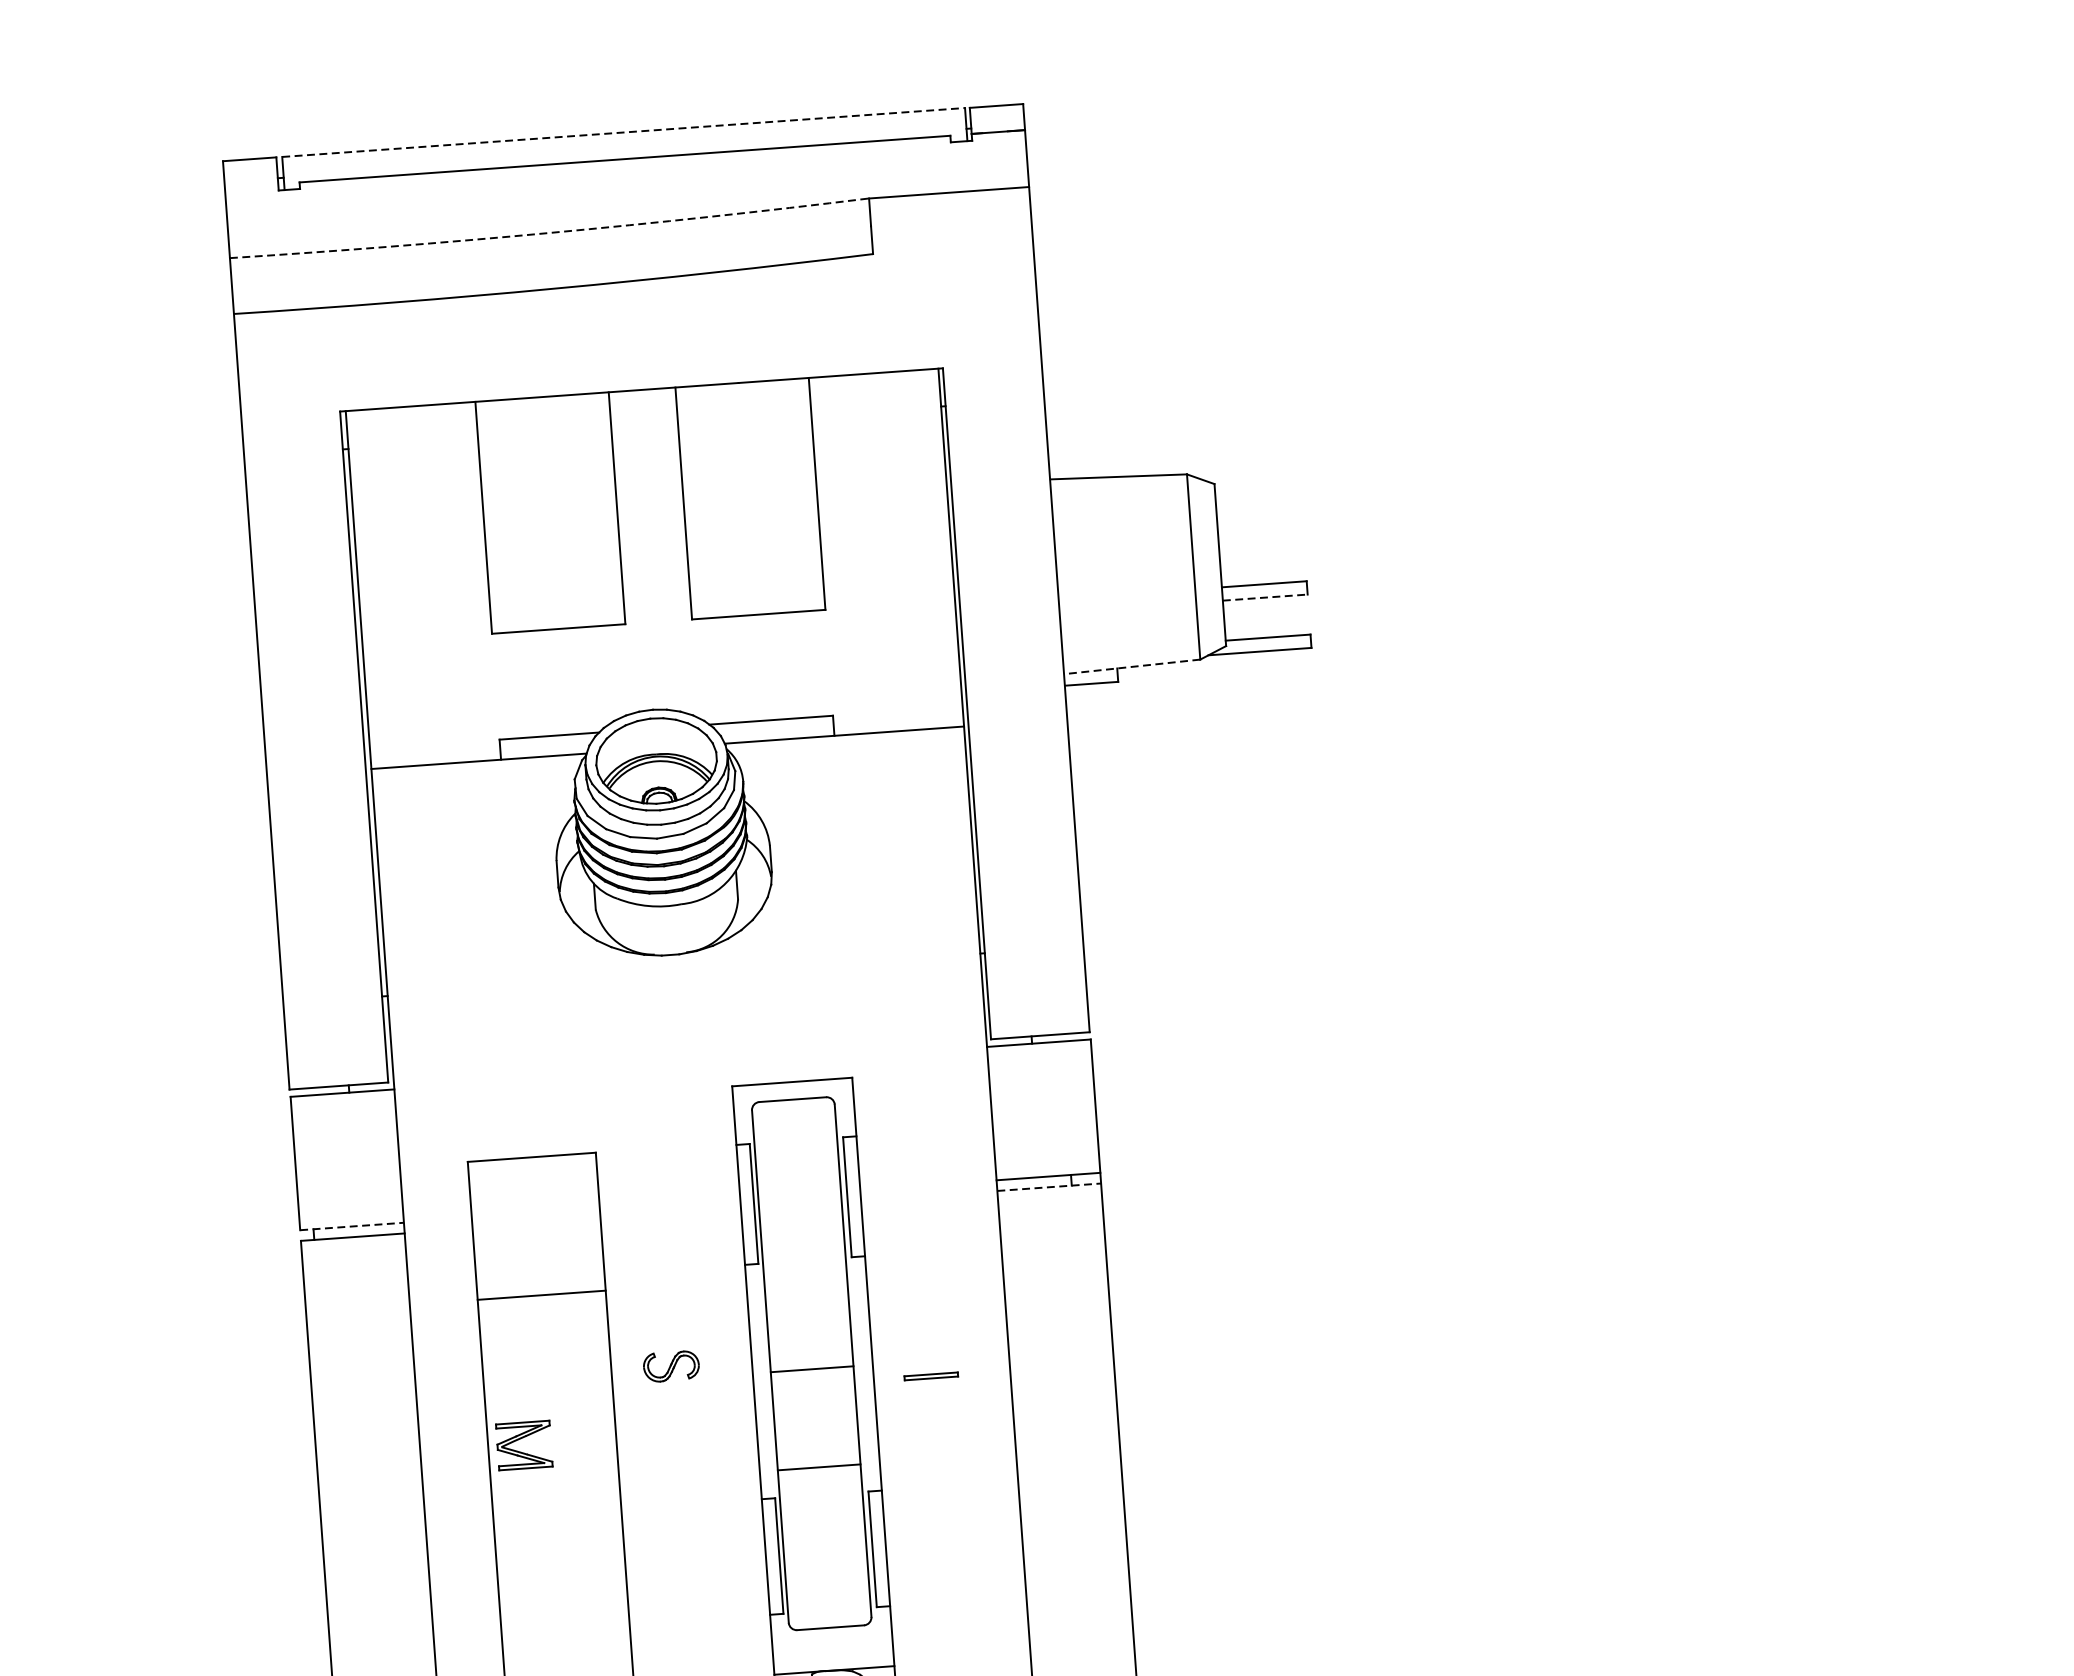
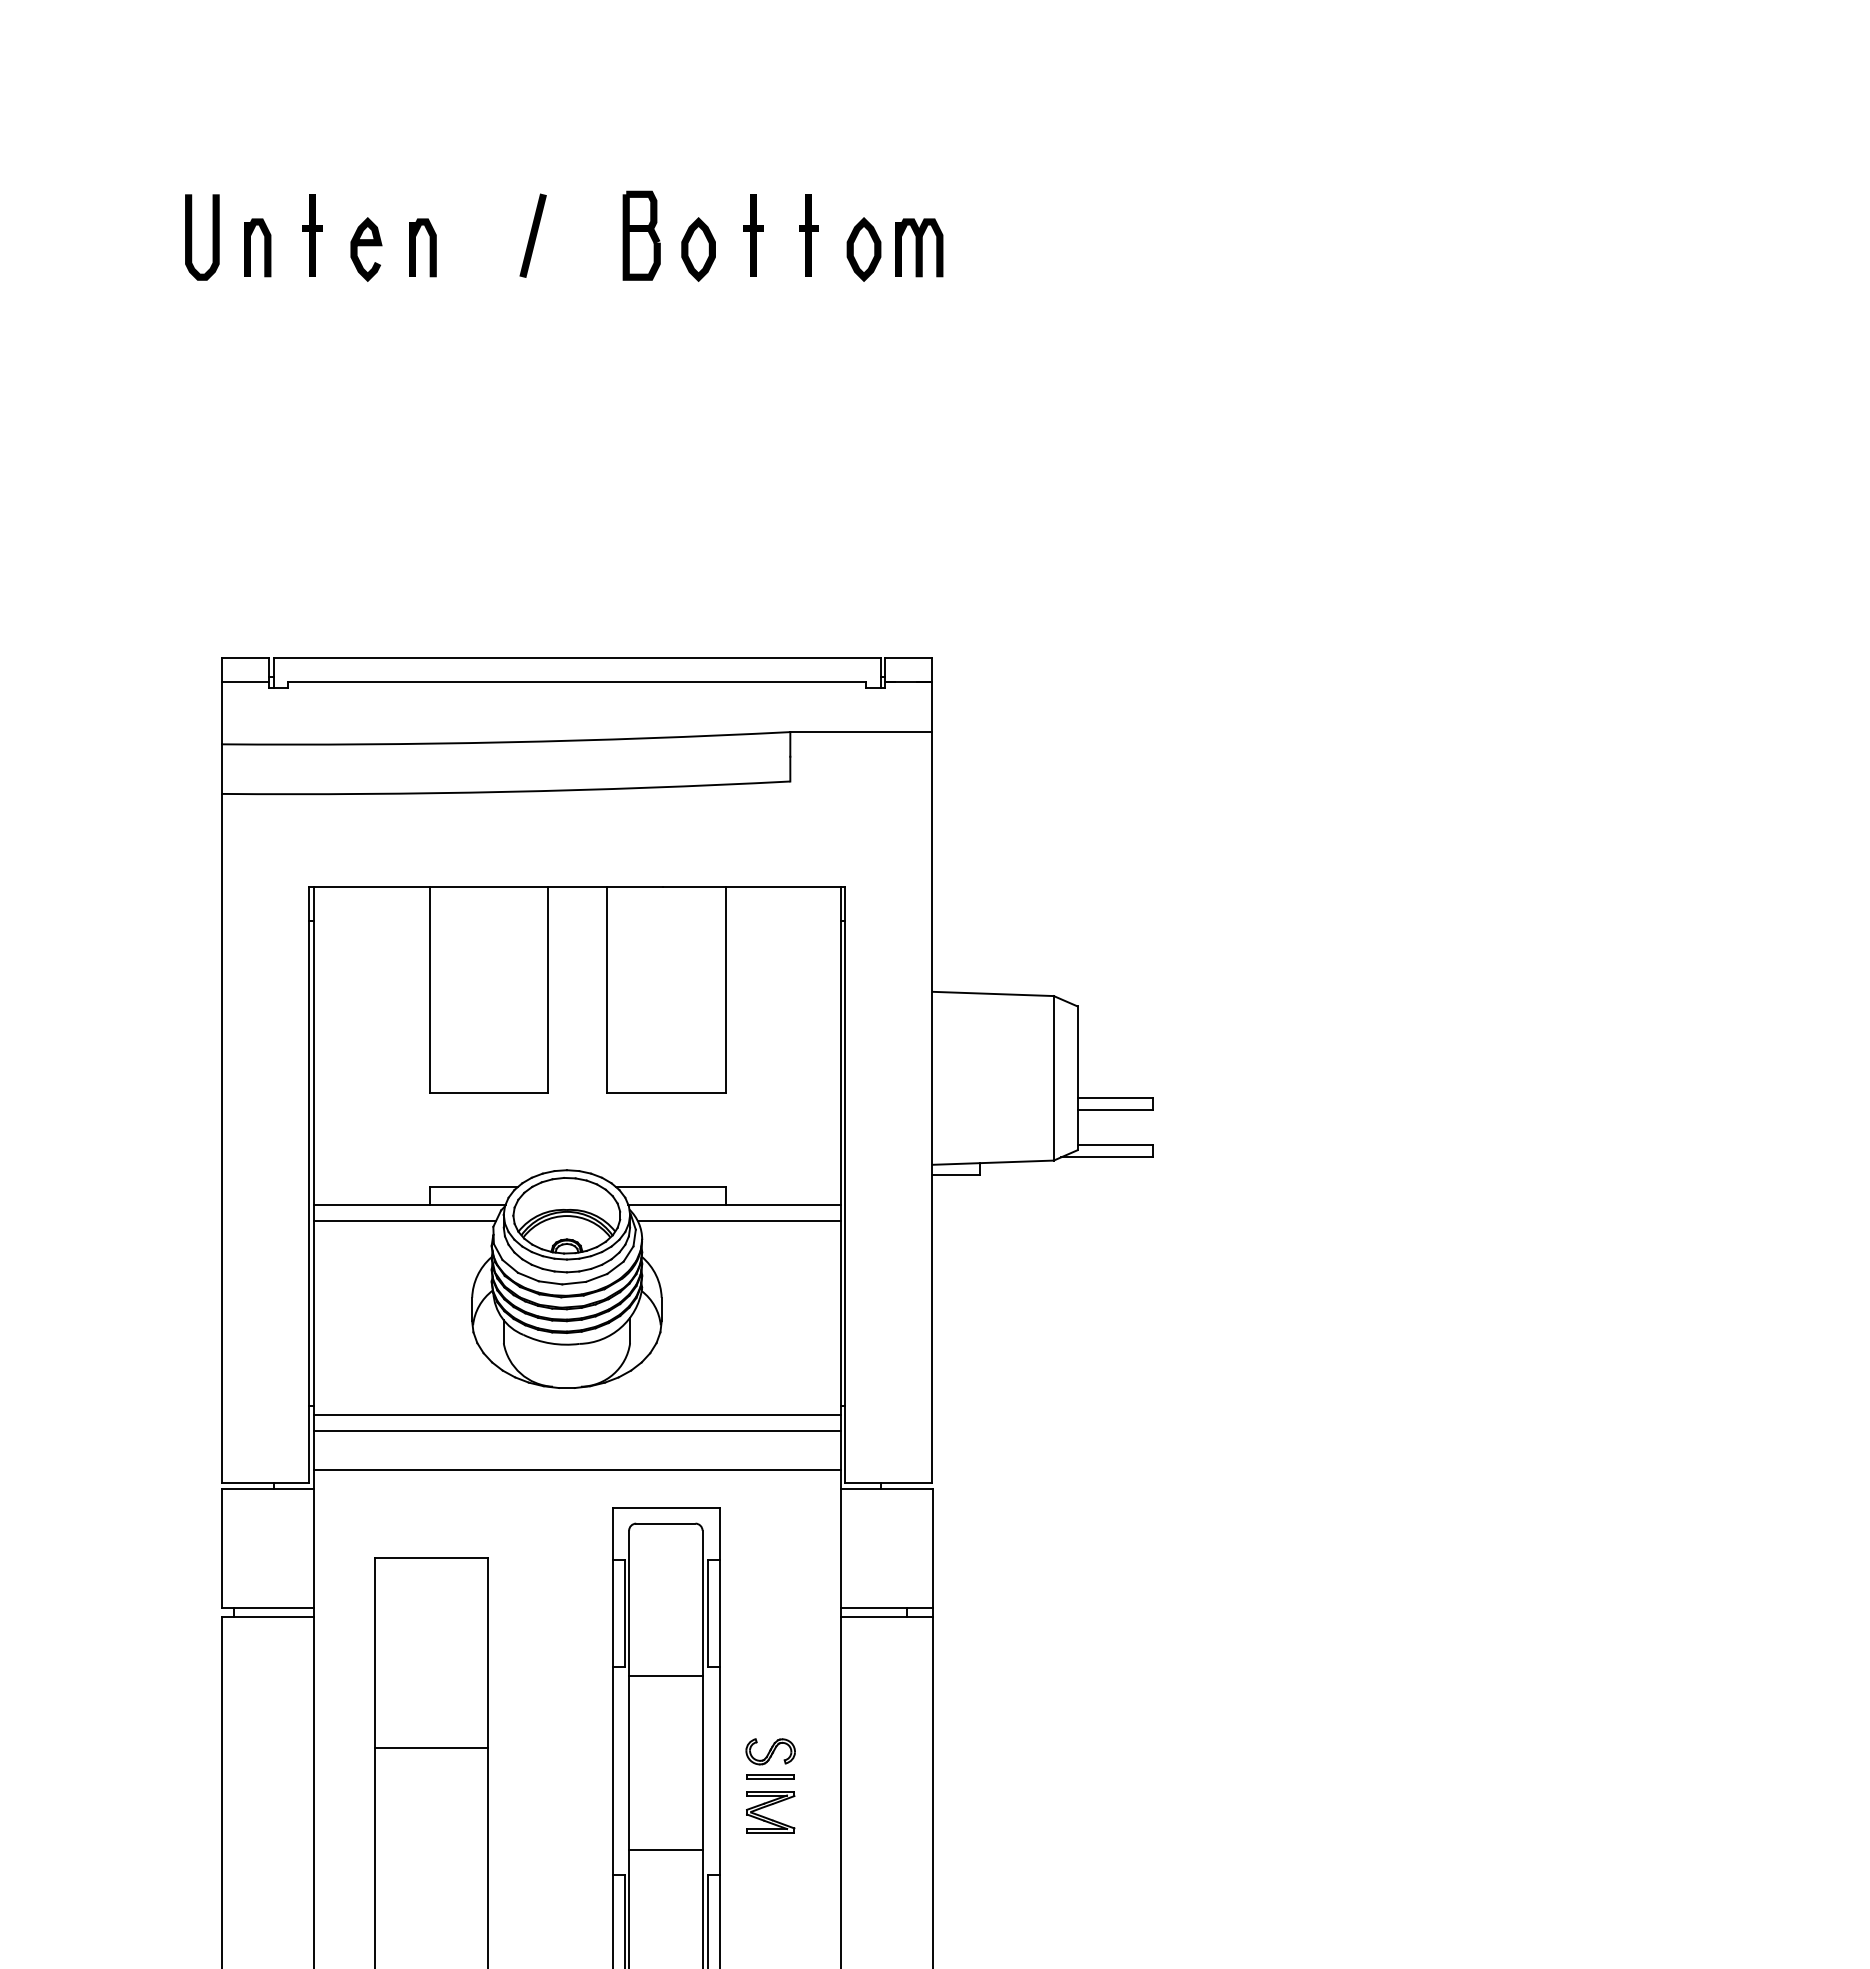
line: (624, 132) -> (578, 658), dashed -> solid
line: (251, 185) -> (245, 681), added
arc: (550, 233) -> (506, 742), dashed -> solid
line: (1265, 597) -> (1115, 1109), dashed -> solid
line: (1131, 666) -> (992, 1162), dashed -> solid
line: (850, 753) -> (738, 1221), added
line: (475, 780) -> (405, 1221), added
line: (684, 983) -> (577, 1414), added
line: (685, 1003) -> (577, 1431), added
line: (689, 1046) -> (577, 1470), added
line: (1049, 1187) -> (887, 1617), dashed -> solid
line: (352, 1226) -> (268, 1607), dashed -> solid
line: (541, 1295) -> (431, 1747), moved
part: (671, 1366) -> (770, 1751), moved
line: (811, 1369) -> (665, 1676), moved
part: (524, 1445) -> (770, 1812), moved

